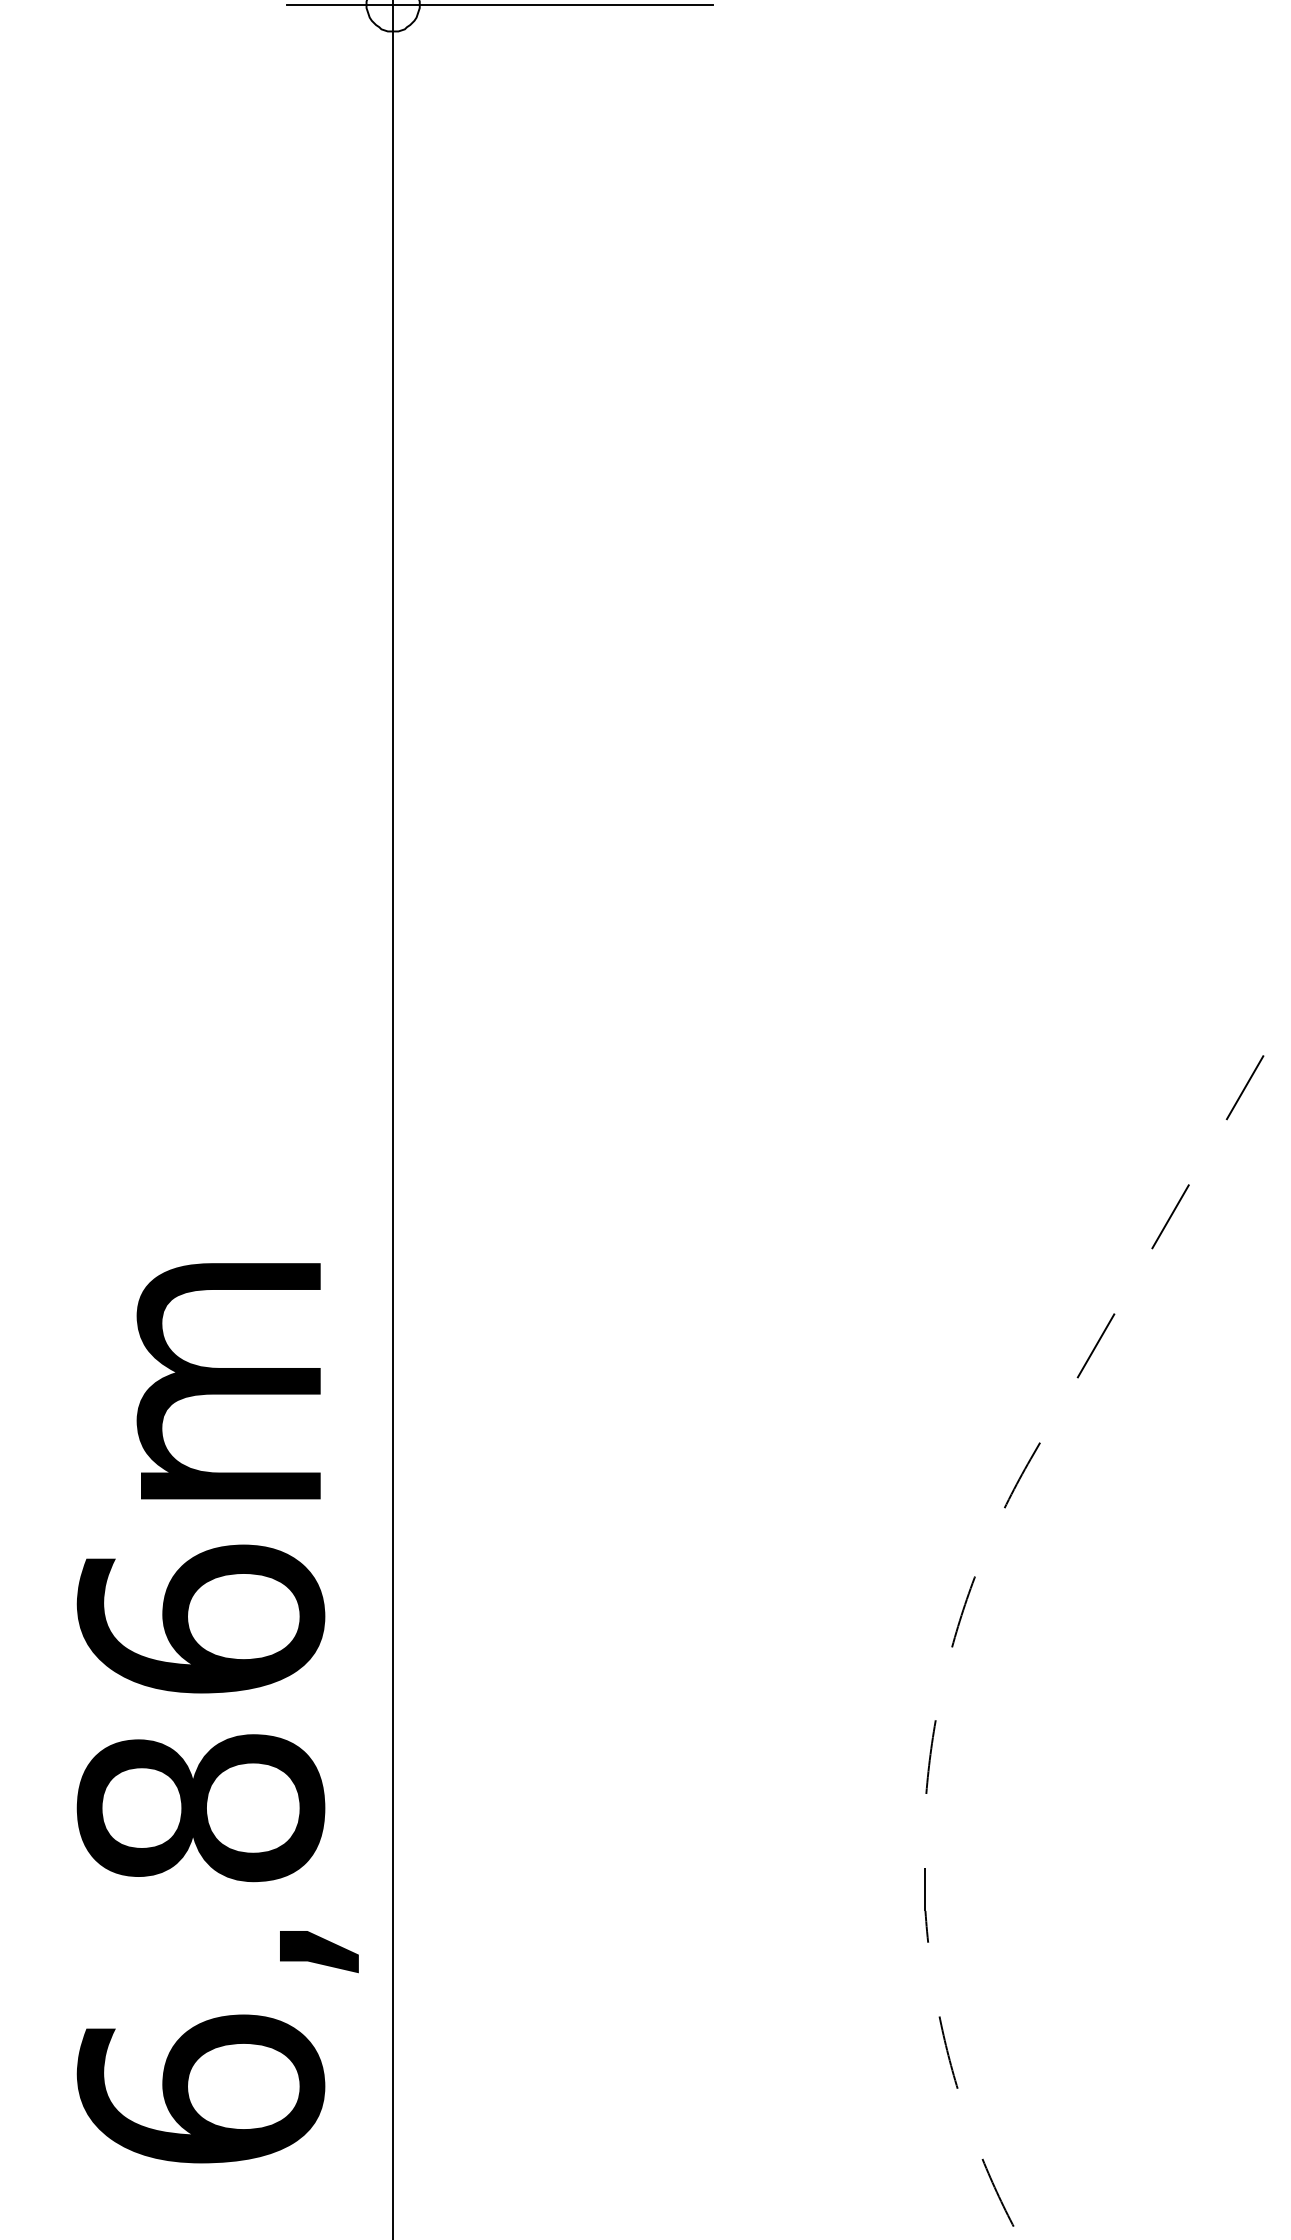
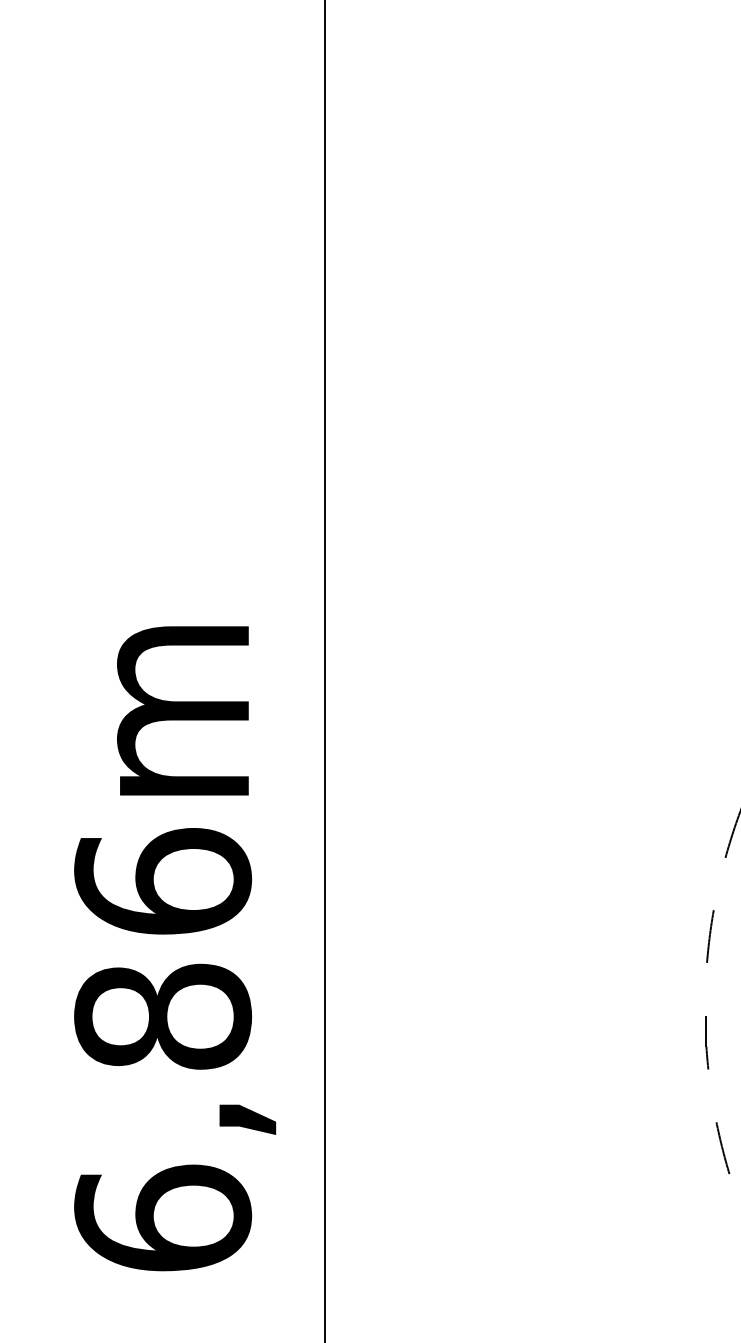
text: (217, 1713) -> (174, 948), moved

